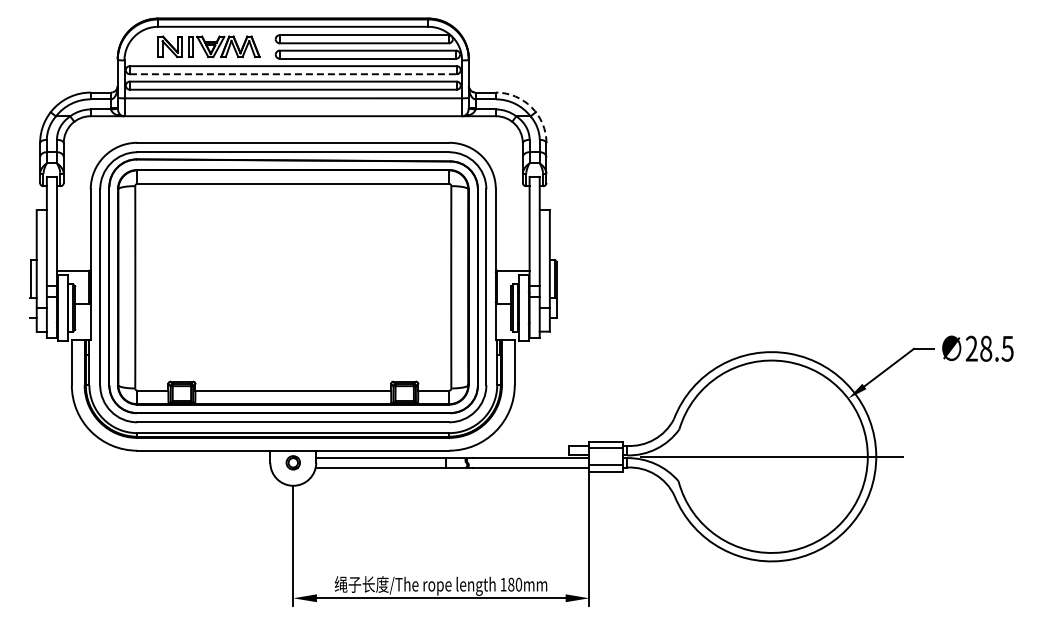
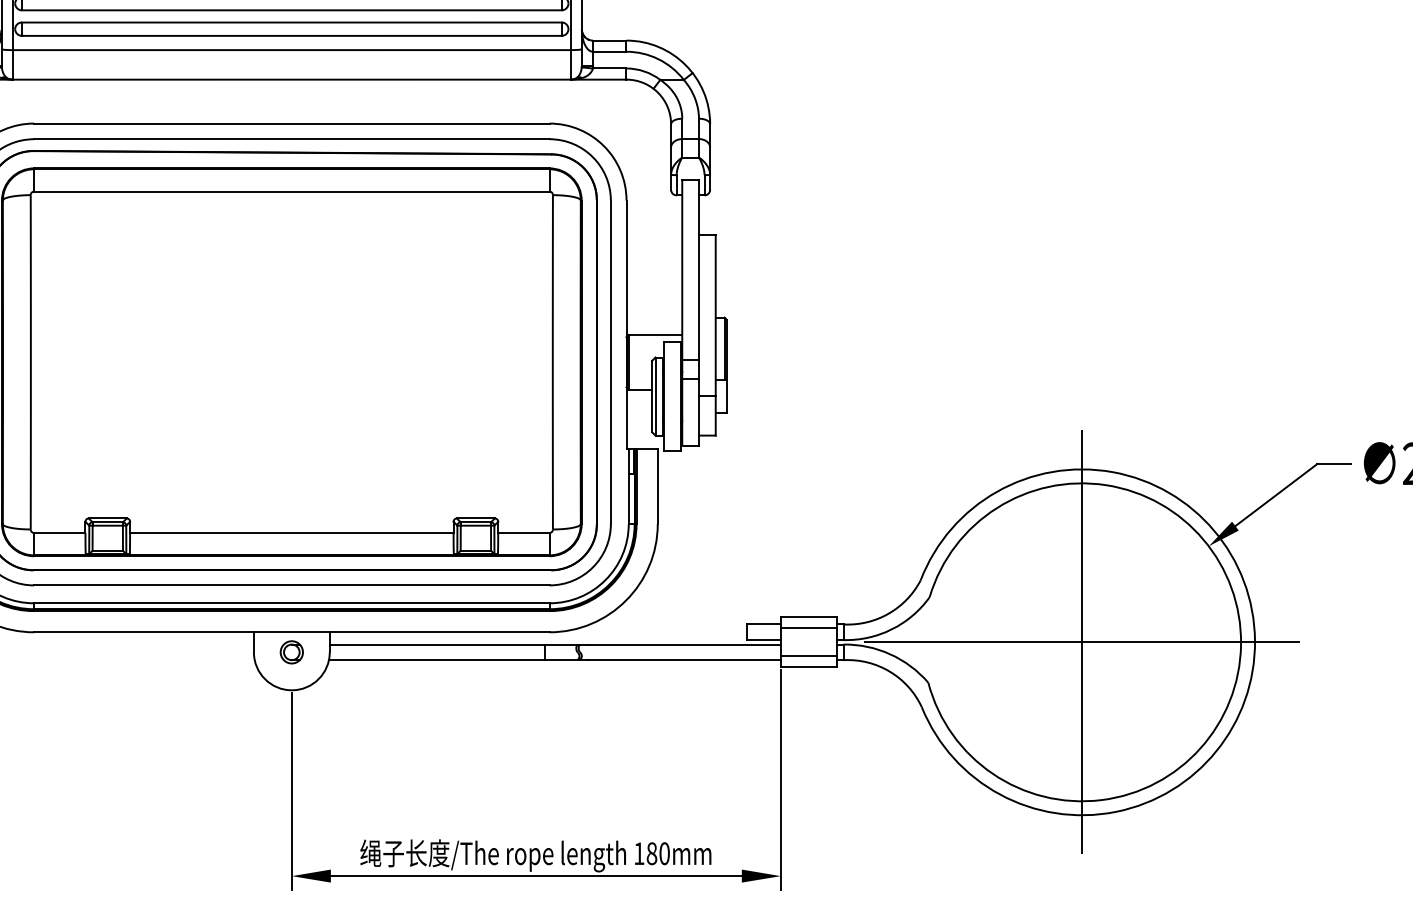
line: (293, 74) -> (292, 10), dashed -> solid
arc: (531, 107) -> (685, 65), dashed -> solid
line: (771, 456) -> (1081, 641), added

